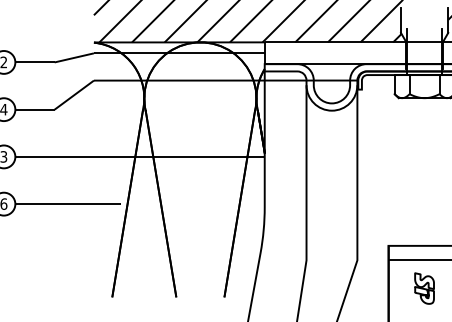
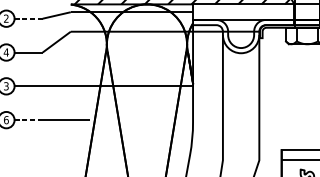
line: (35, 62) -> (28, 18), solid -> dashed
line: (35, 204) -> (28, 120), solid -> dashed

